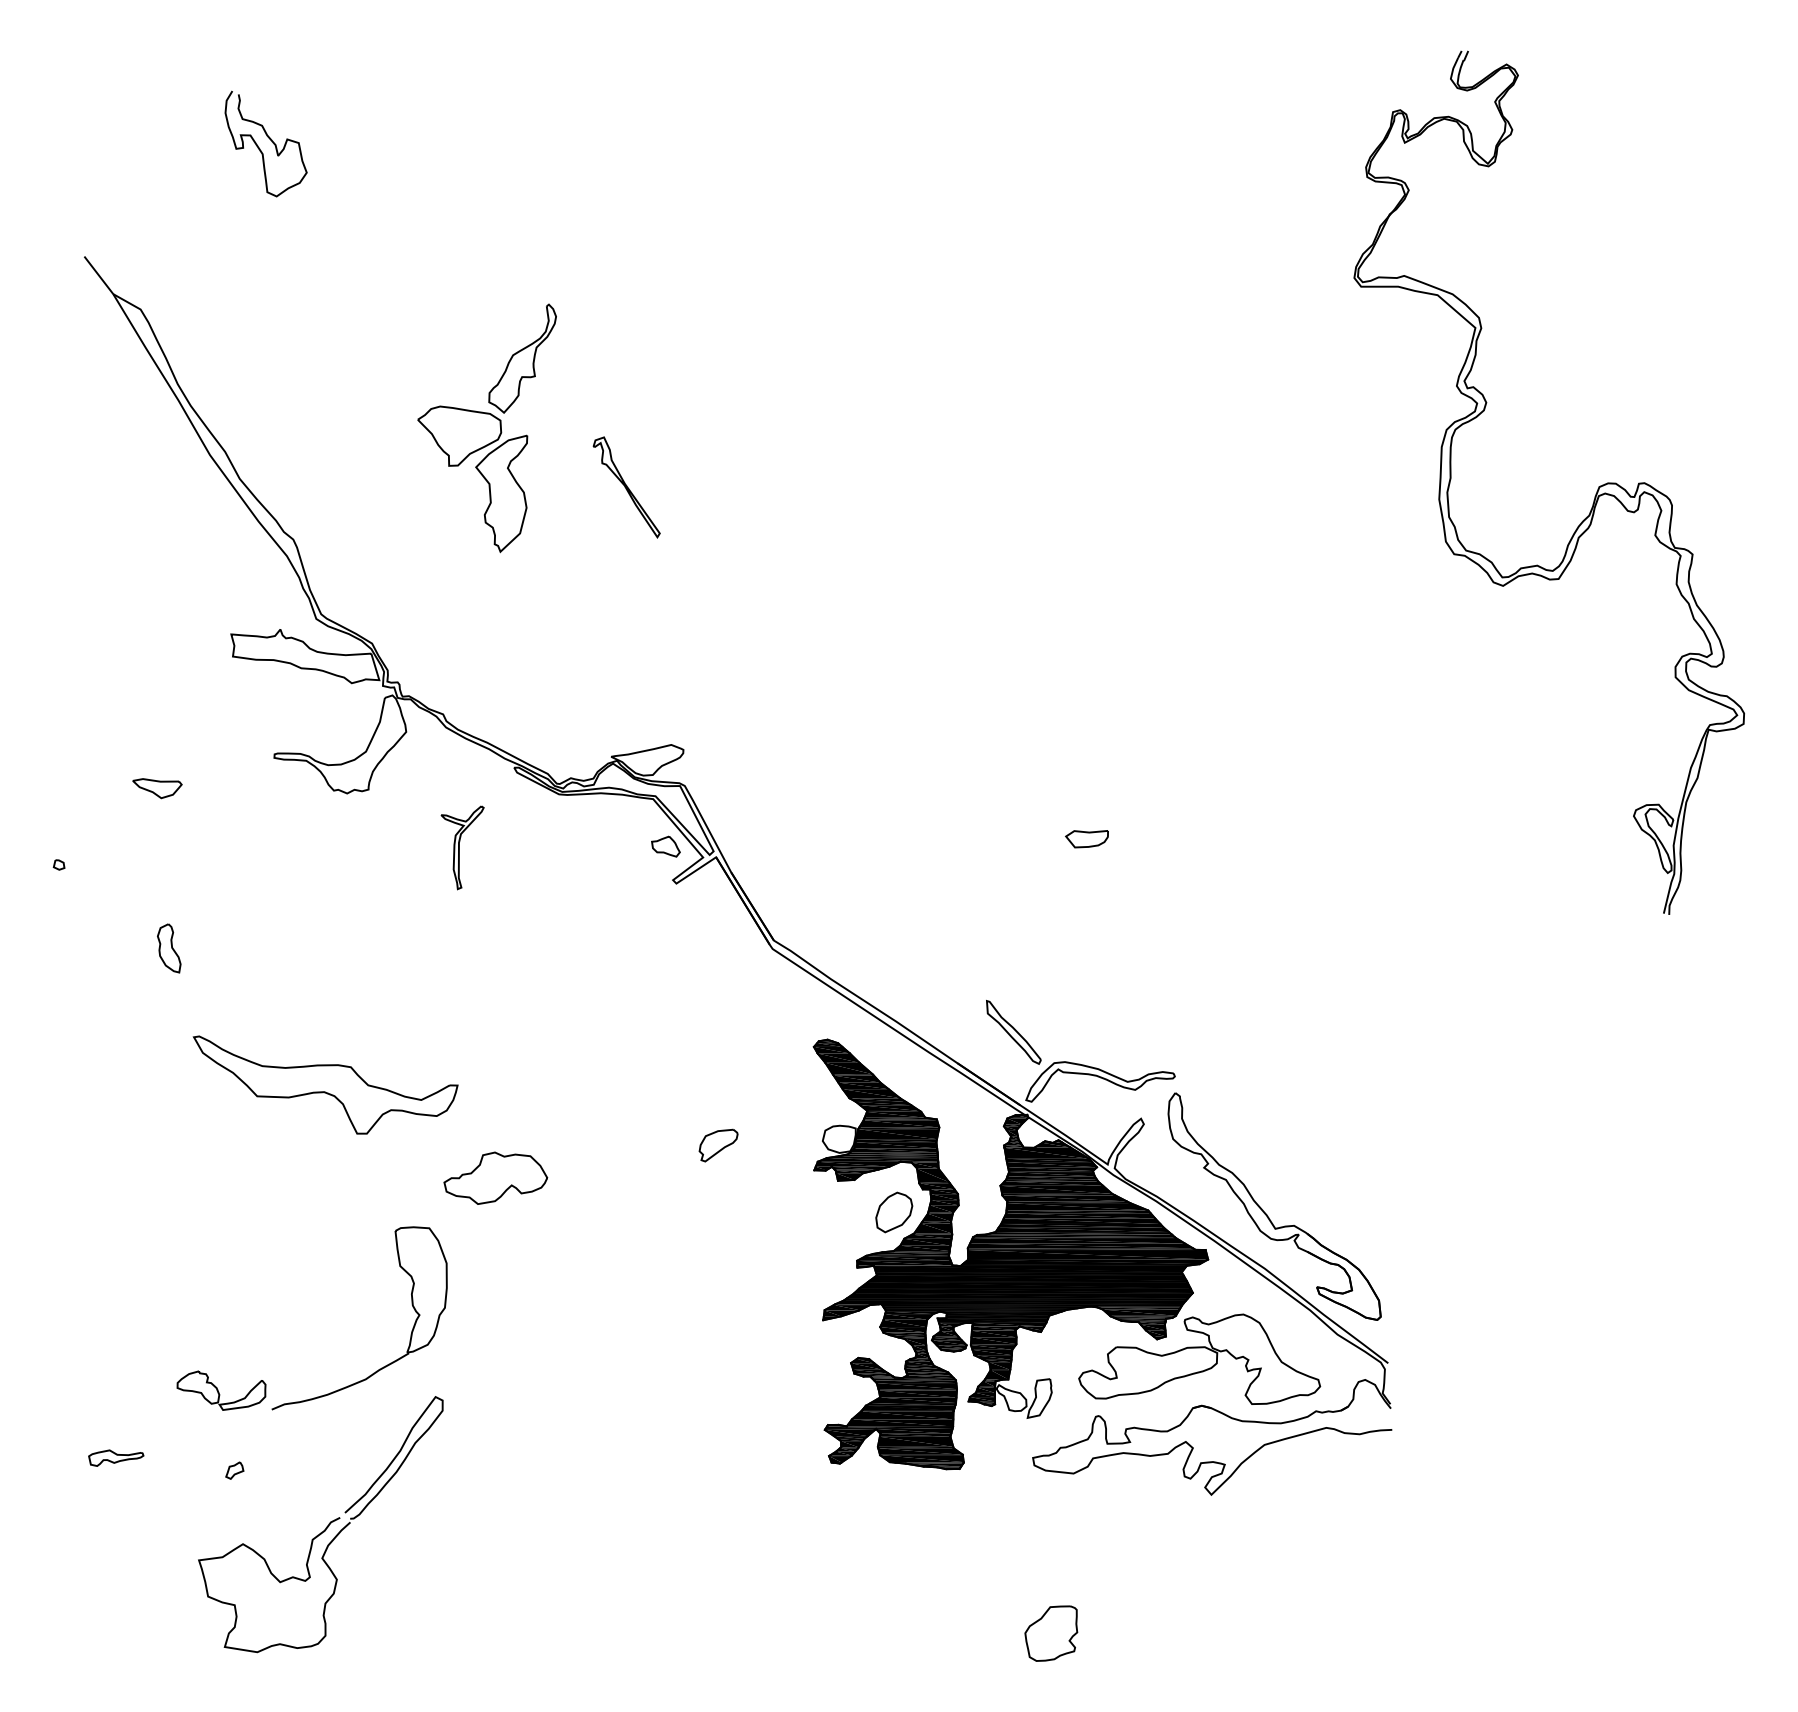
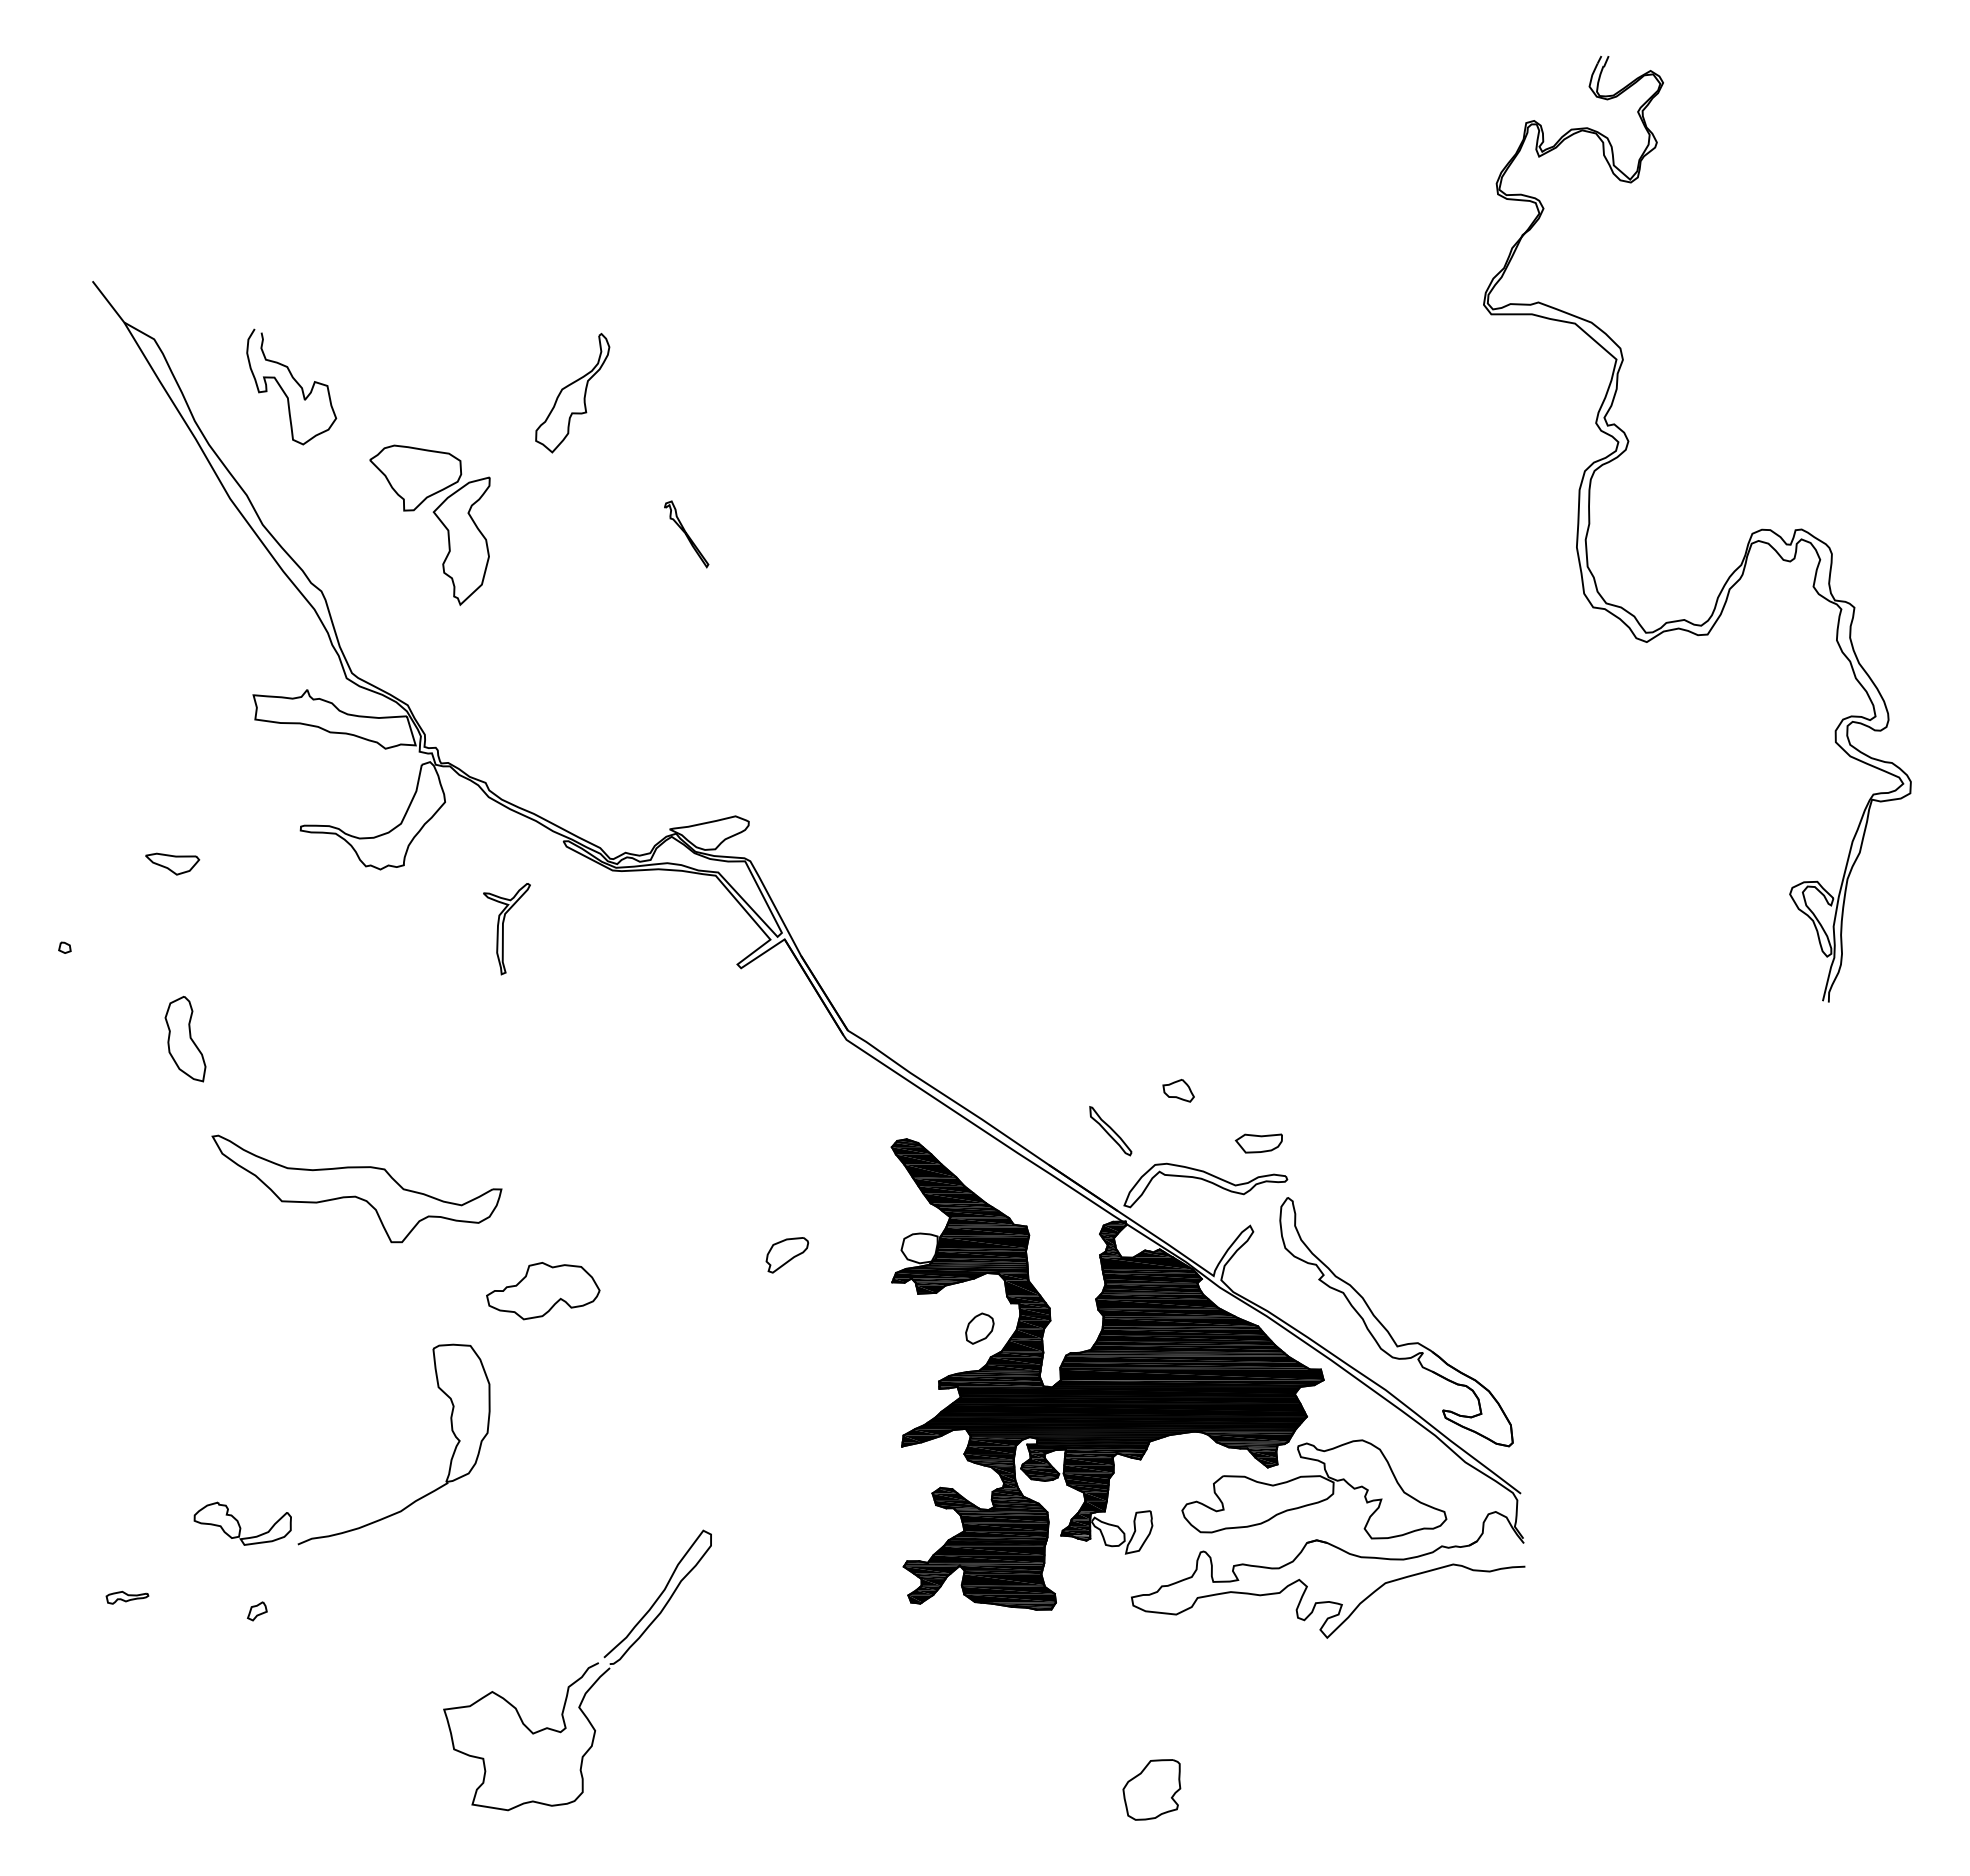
curve: (269, 139) -> (295, 382), moved
part: (478, 472) -> (436, 517), moved
part: (626, 487) -> (686, 534), size x0.6
part: (1086, 839) -> (1258, 1143), moved
part: (665, 846) -> (1178, 1090), moved
part: (169, 948) -> (185, 1039), size x1.6
part: (1013, 1031) -> (1110, 1130), size x0.7
part: (893, 1212) -> (979, 1328), size x0.7
part: (116, 1457) -> (127, 1597), size x0.7
part: (325, 1528) -> (582, 1674), moved

